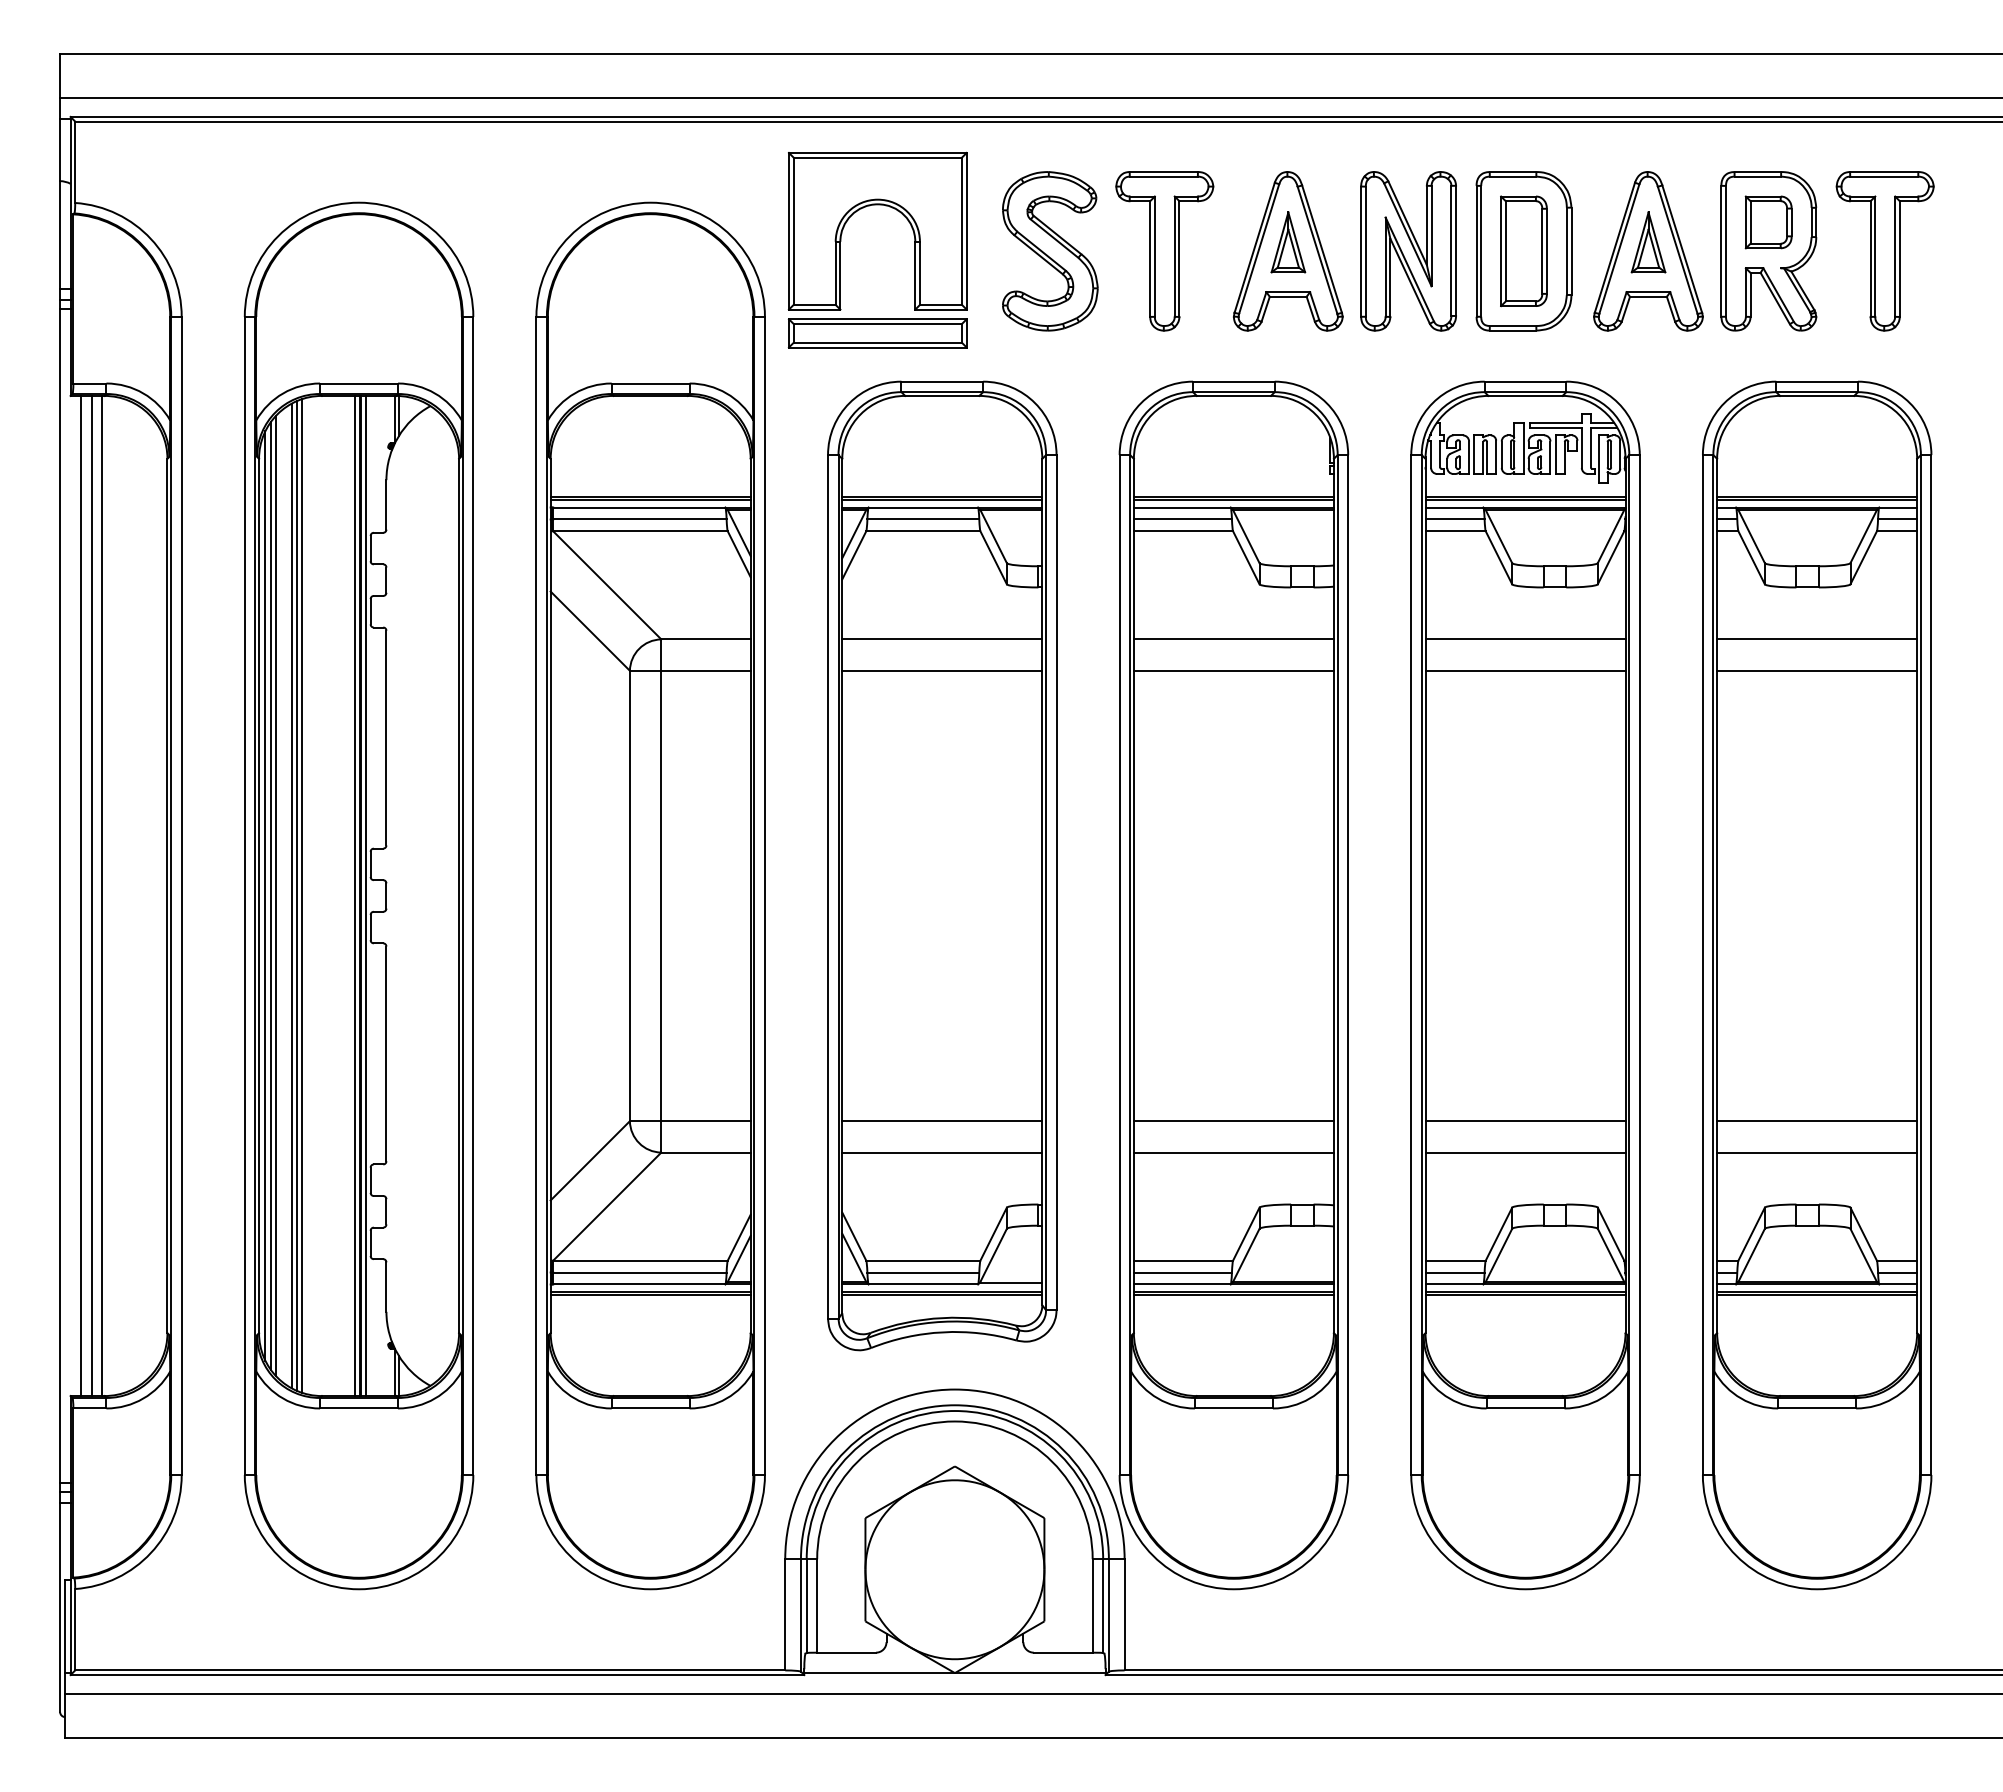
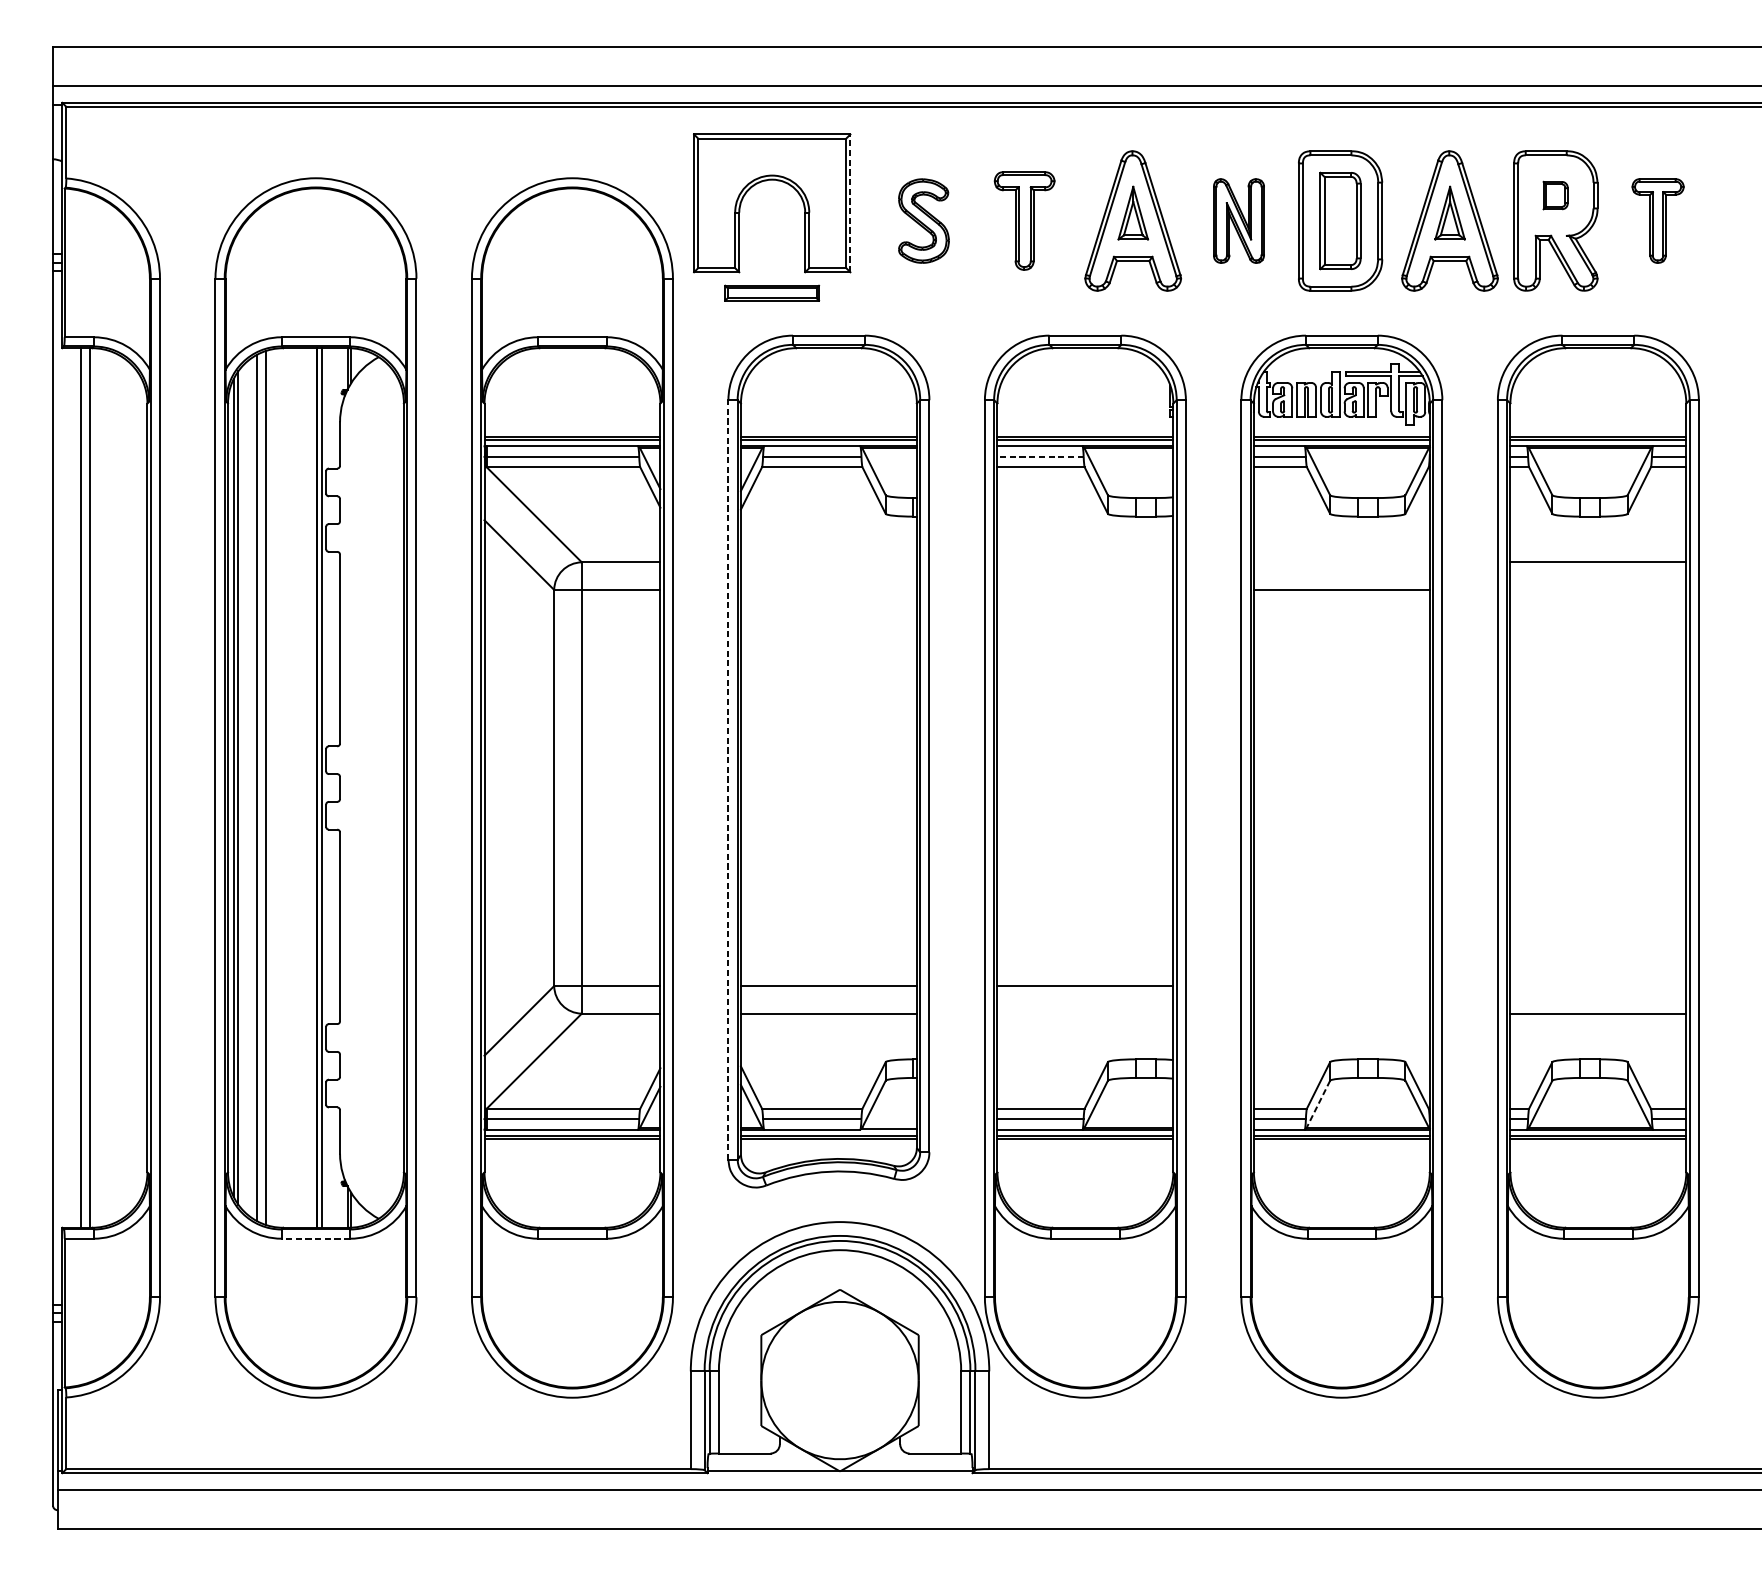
part: (1768, 222) -> (1555, 195), size x0.6
line: (966, 230) -> (850, 202), solid -> dashed
part: (1050, 251) -> (924, 221), size x0.6
part: (1164, 251) -> (1024, 221), size x0.7
part: (1408, 251) -> (1238, 221), size x0.6
part: (1884, 251) -> (1657, 221), size x0.6
part: (877, 333) -> (771, 293), size x0.6
line: (1182, 519) -> (1040, 456), solid -> dashed
line: (942, 639) -> (829, 562), removed
line: (1233, 639) -> (1085, 562), removed
line: (1525, 639) -> (1341, 562), removed
line: (942, 670) -> (829, 589), removed
line: (1233, 670) -> (1085, 589), removed
line: (1817, 670) -> (1598, 589), removed
line: (828, 886) -> (728, 779), solid -> dashed
line: (81, 895) -> (71, 787), removed
line: (275, 895) -> (242, 787), removed
line: (296, 895) -> (260, 787), removed
line: (354, 895) -> (311, 787), removed
line: (1525, 1121) -> (1341, 986), removed
line: (1817, 1121) -> (1598, 986), removed
line: (1233, 1152) -> (1085, 1013), removed
line: (1525, 1152) -> (1341, 1013), removed
line: (1498, 1255) -> (1318, 1104), solid -> dashed
line: (358, 1408) -> (315, 1238), solid -> dashed

